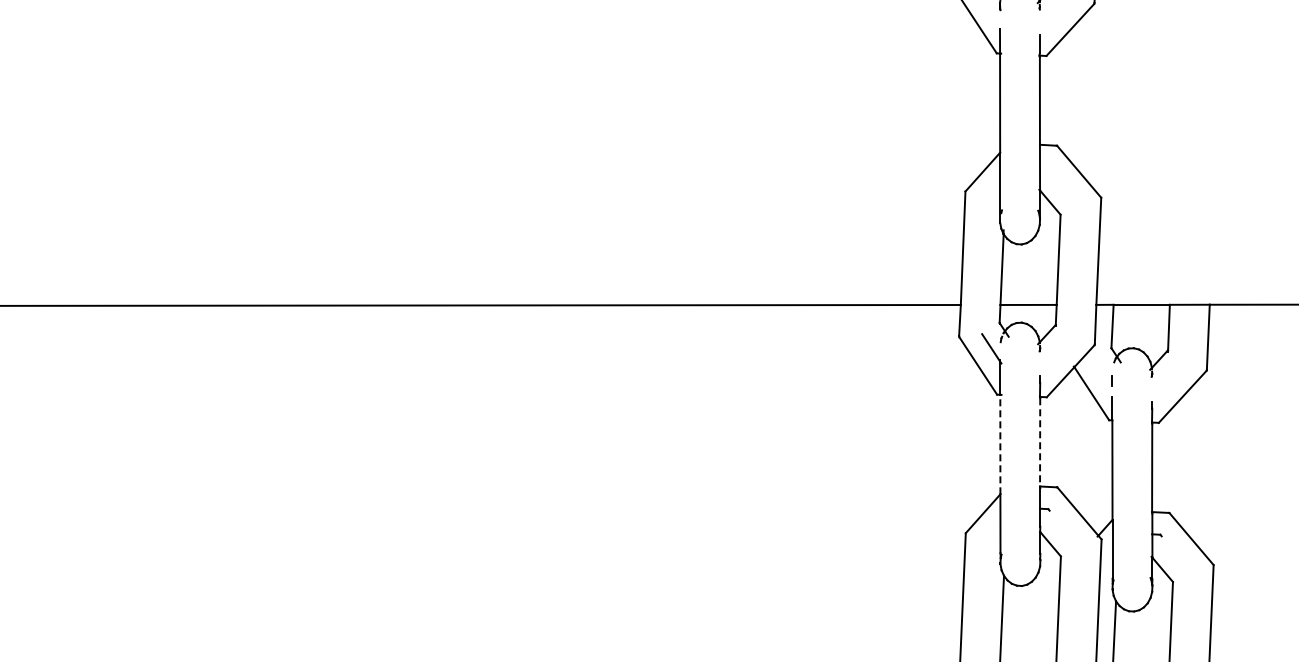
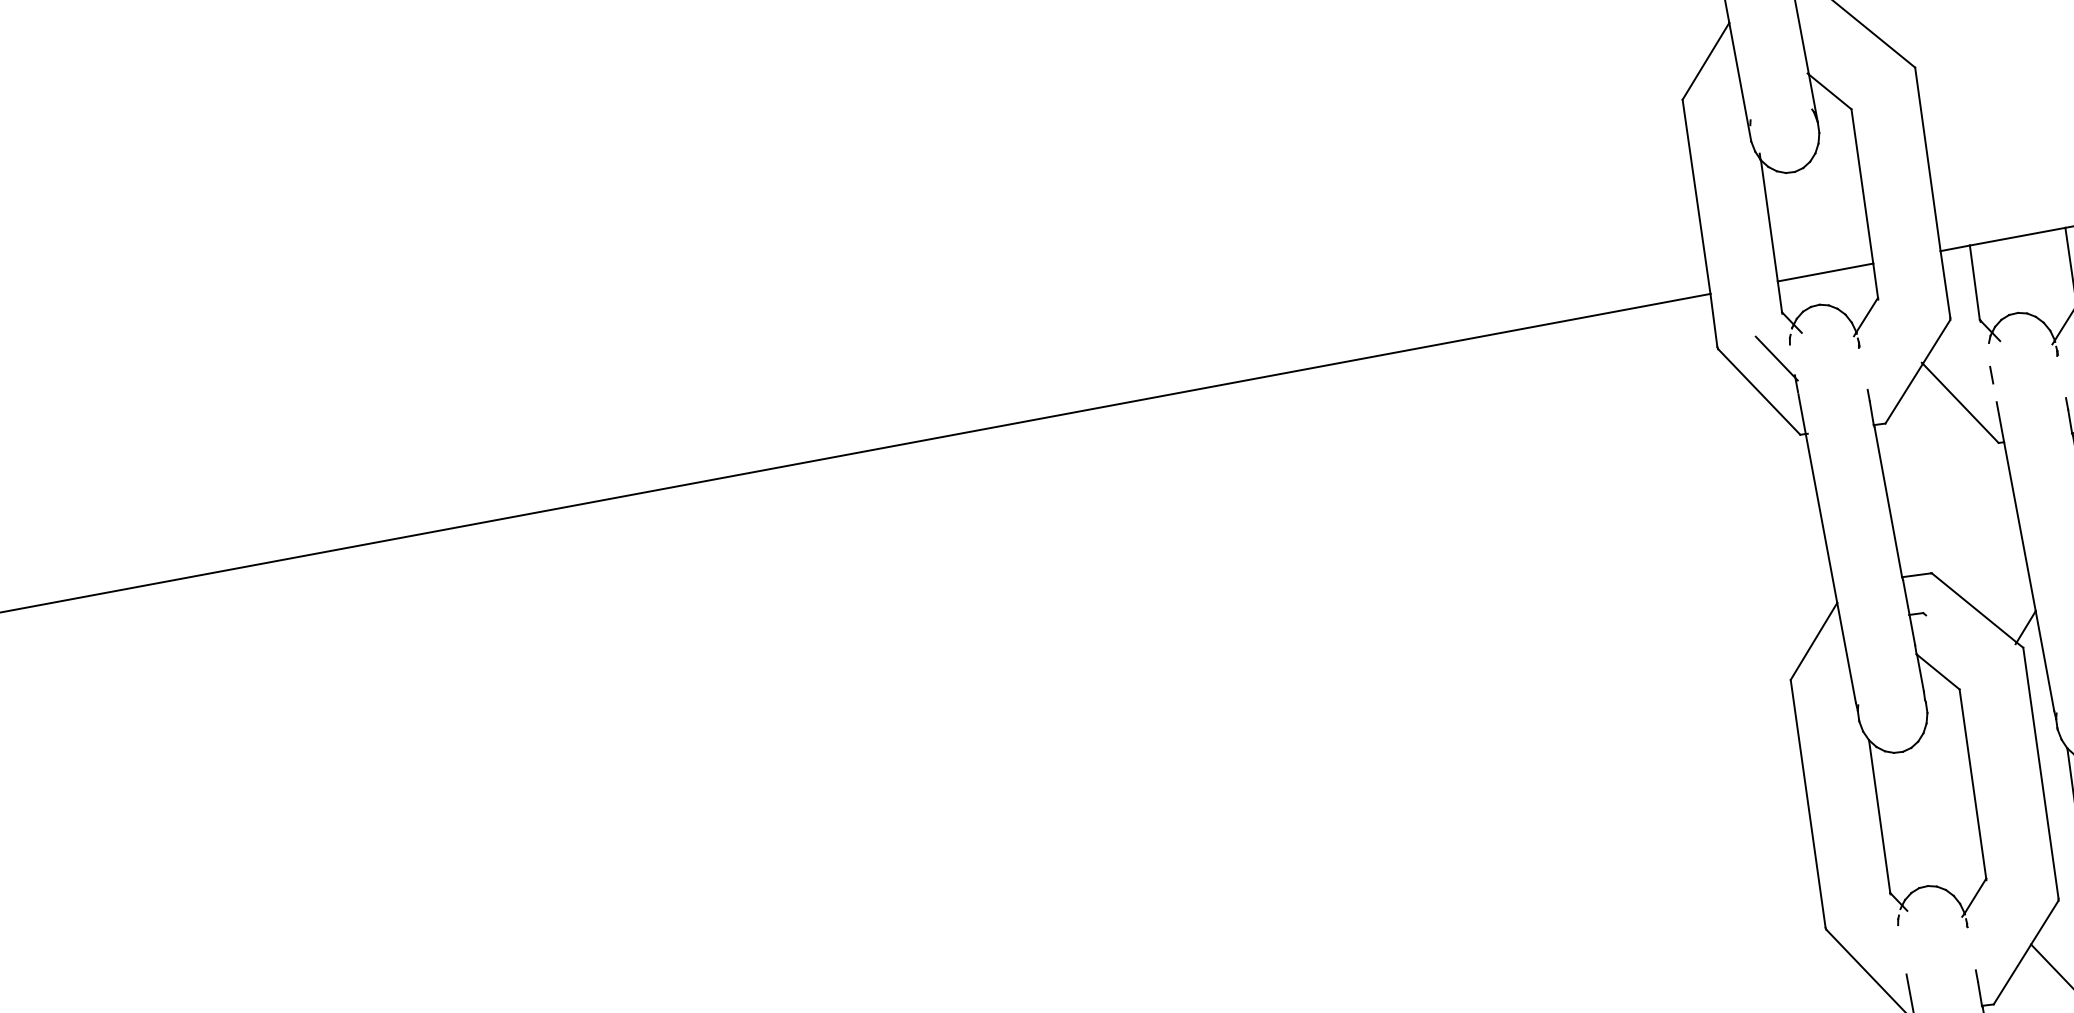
line: (1040, 442) -> (1889, 502), dashed -> solid
line: (1000, 444) -> (1821, 518), dashed -> solid

